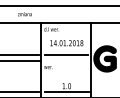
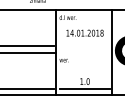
line: (66, 54) -> (84, 45), removed

